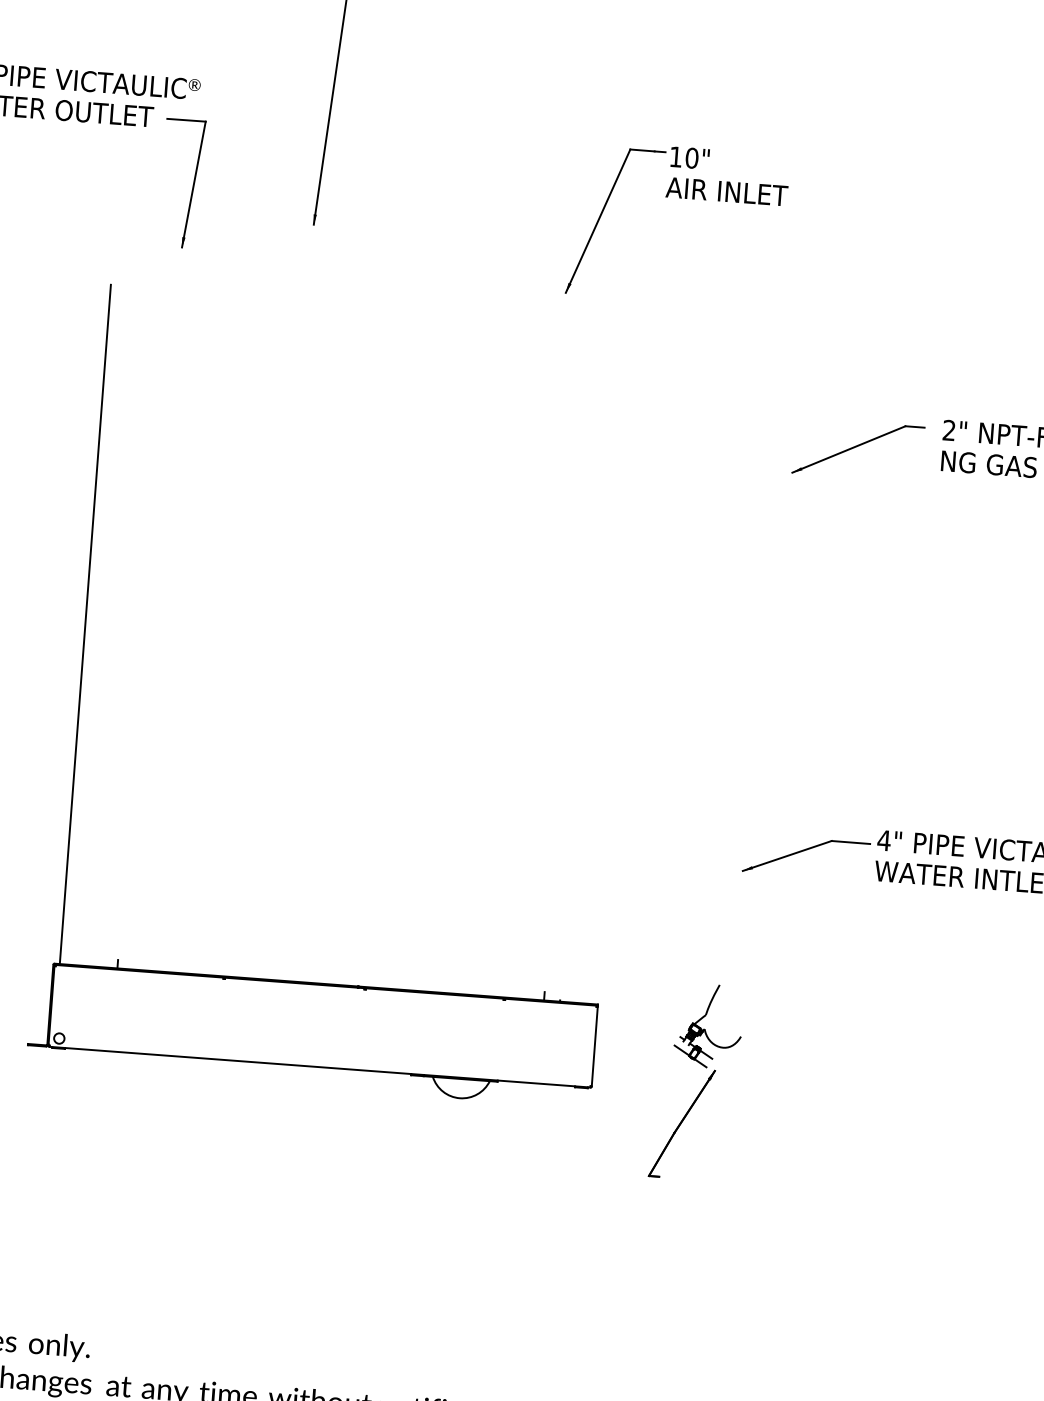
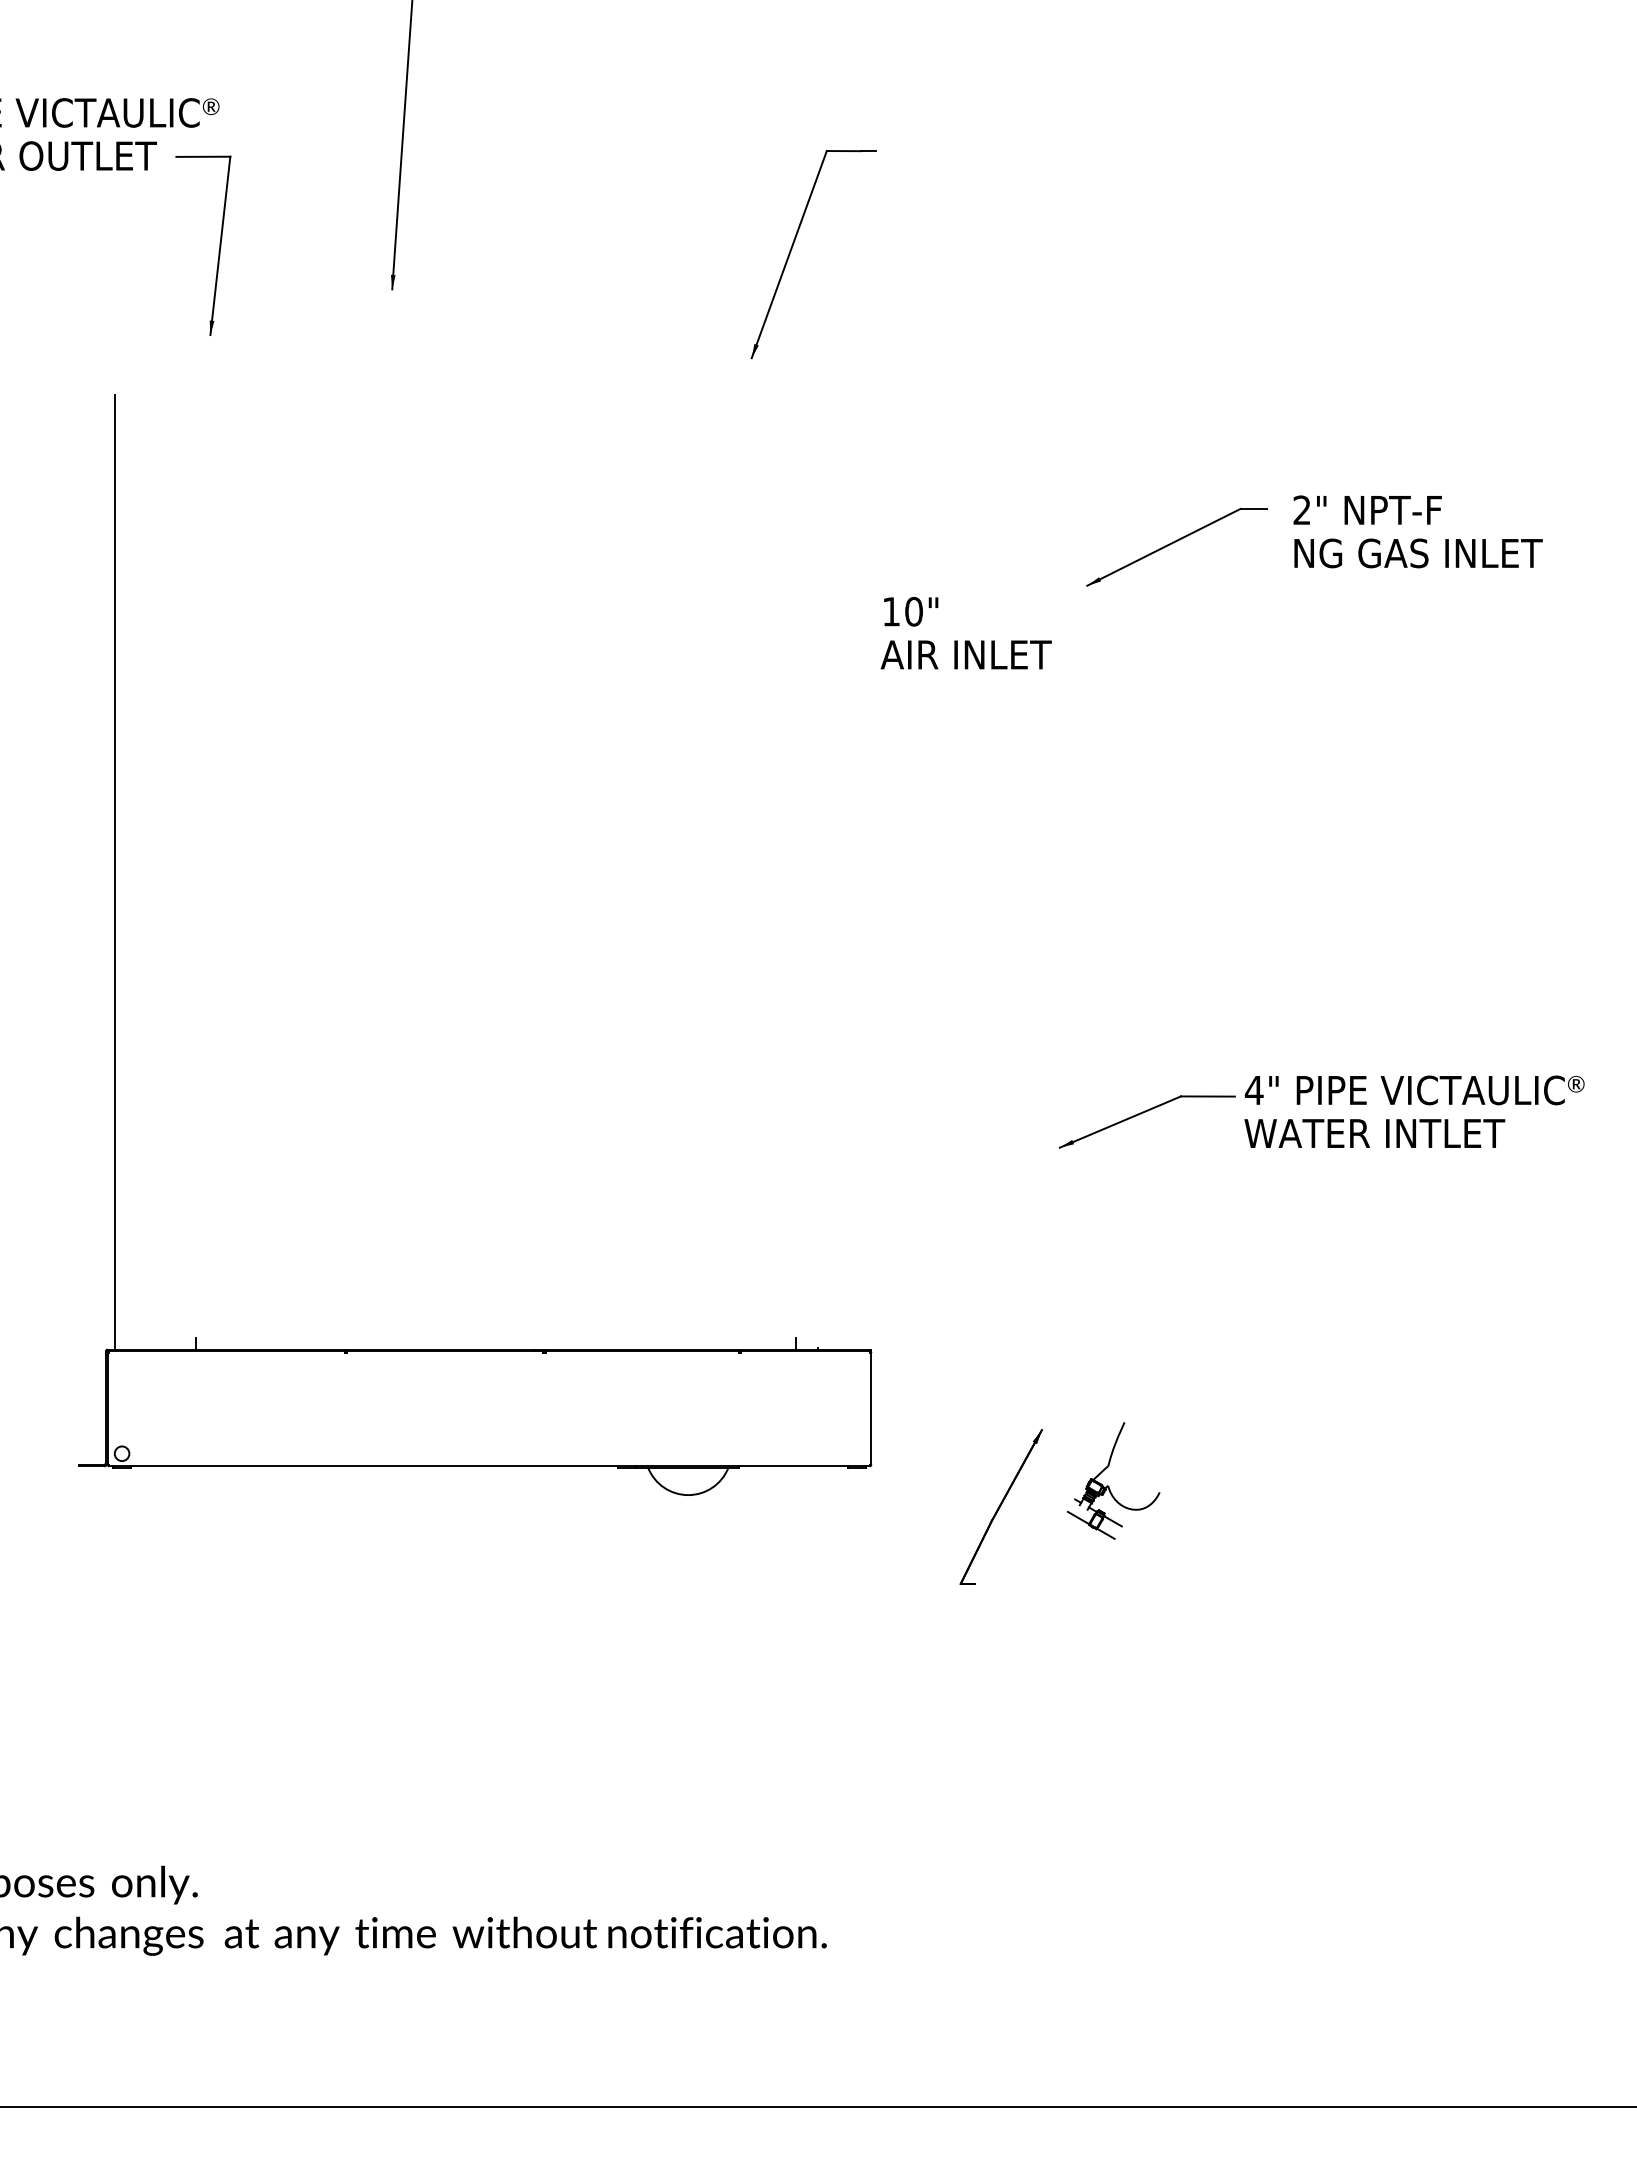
text: (727, 176) -> (965, 633), moved
part: (704, 1028) -> (1108, 1485), moved

